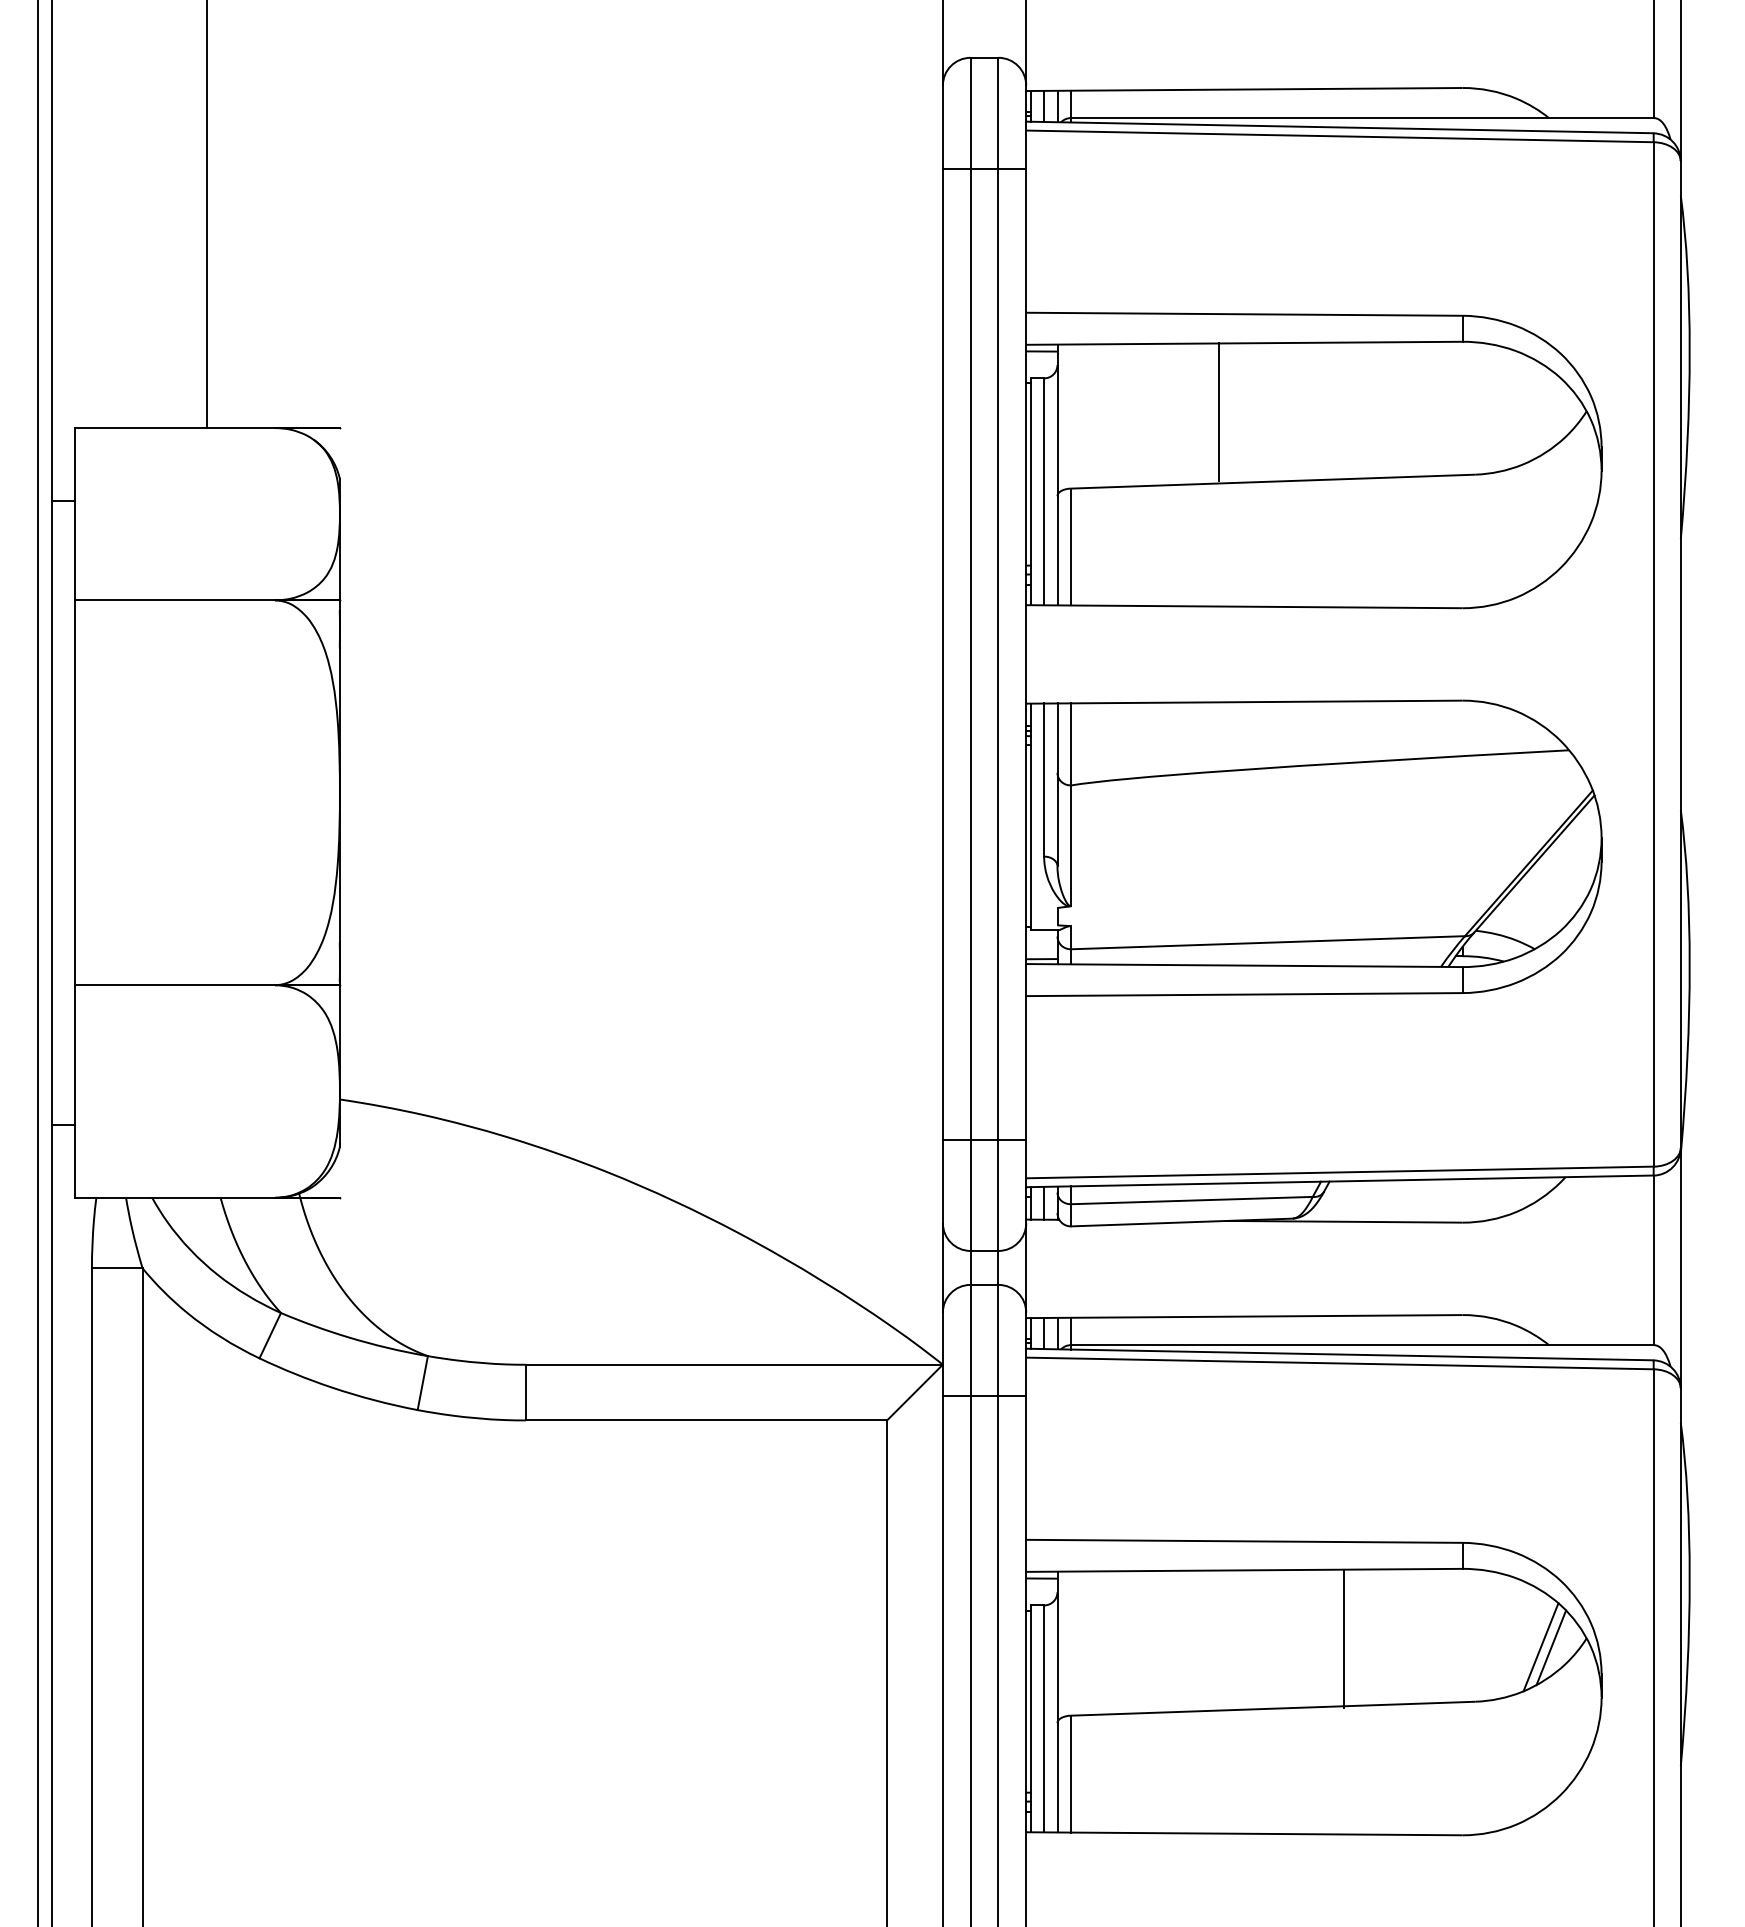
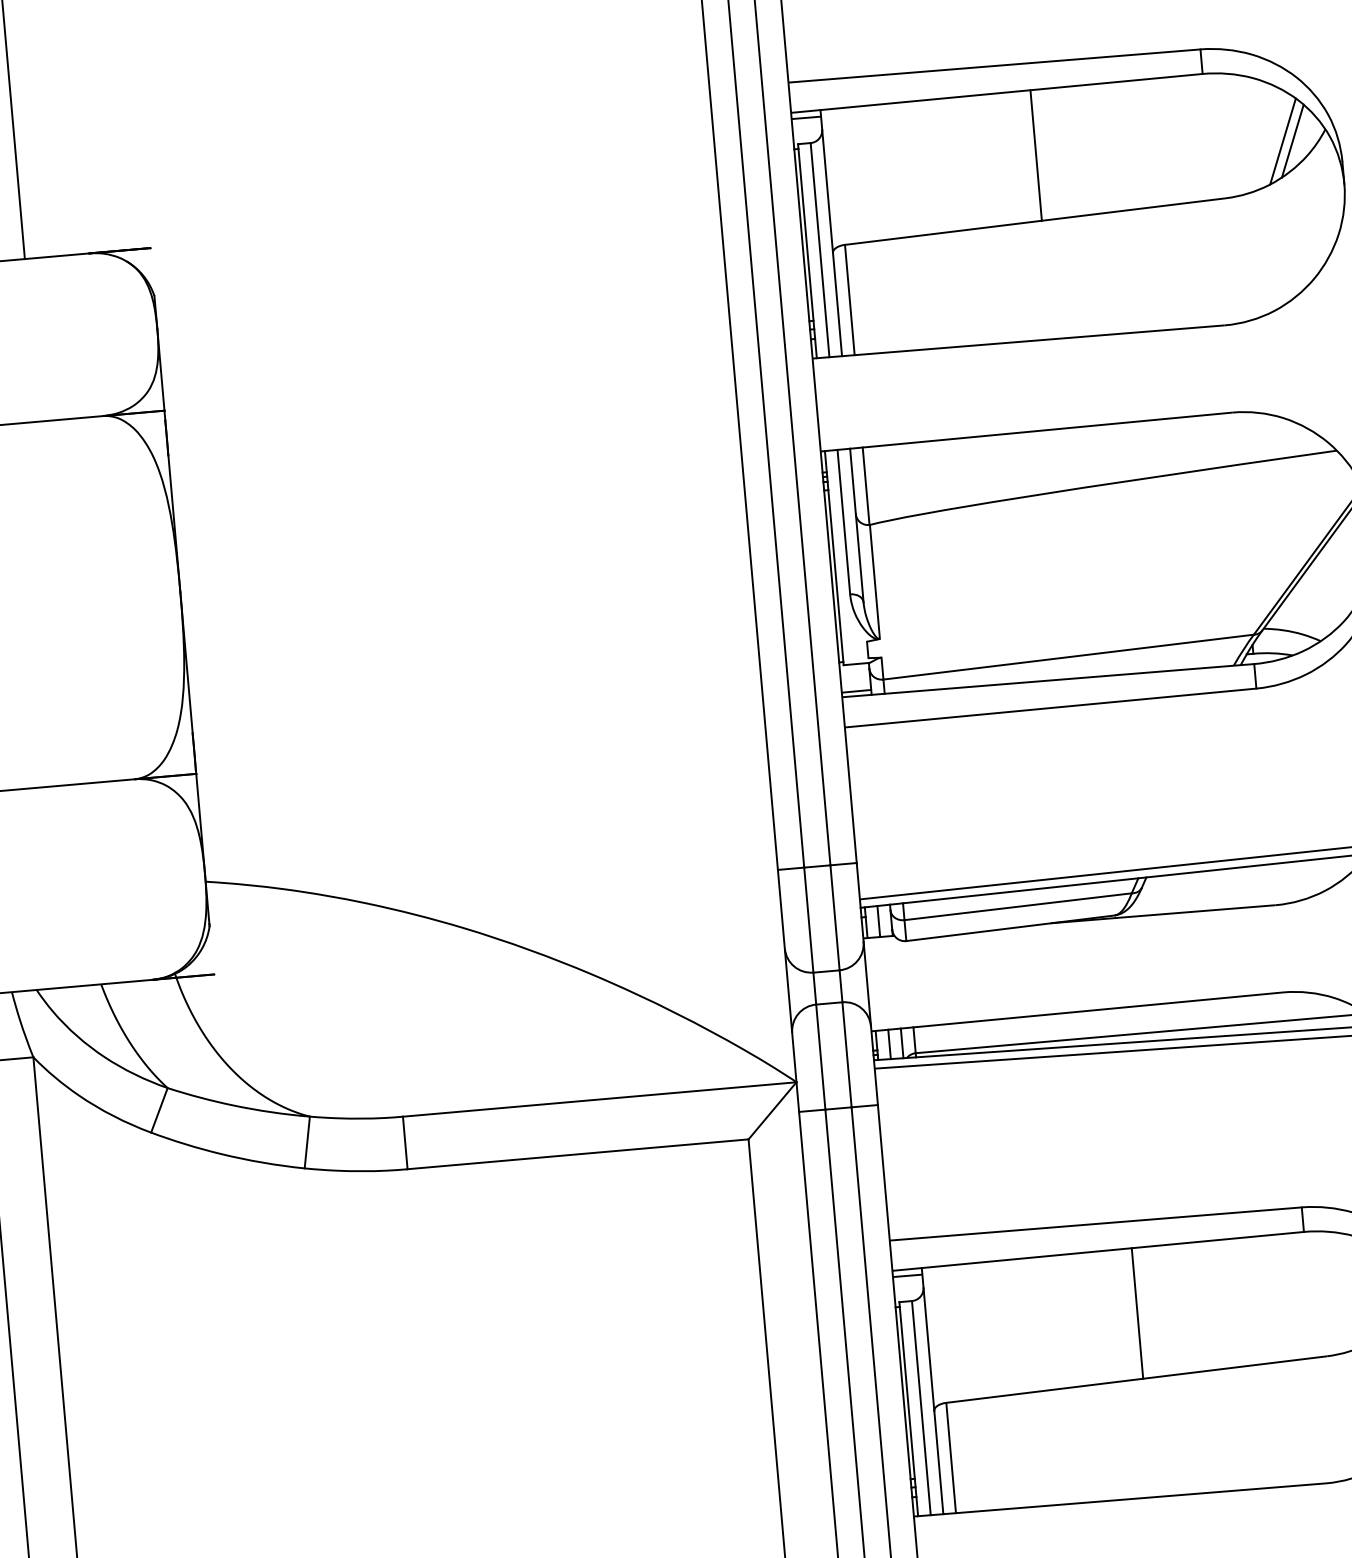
line: (1219, 412) -> (1036, 155), moved
line: (1540, 420) -> (1282, 141), added
line: (1551, 420) -> (1292, 140), added
line: (1344, 1639) -> (1137, 1313), moved

